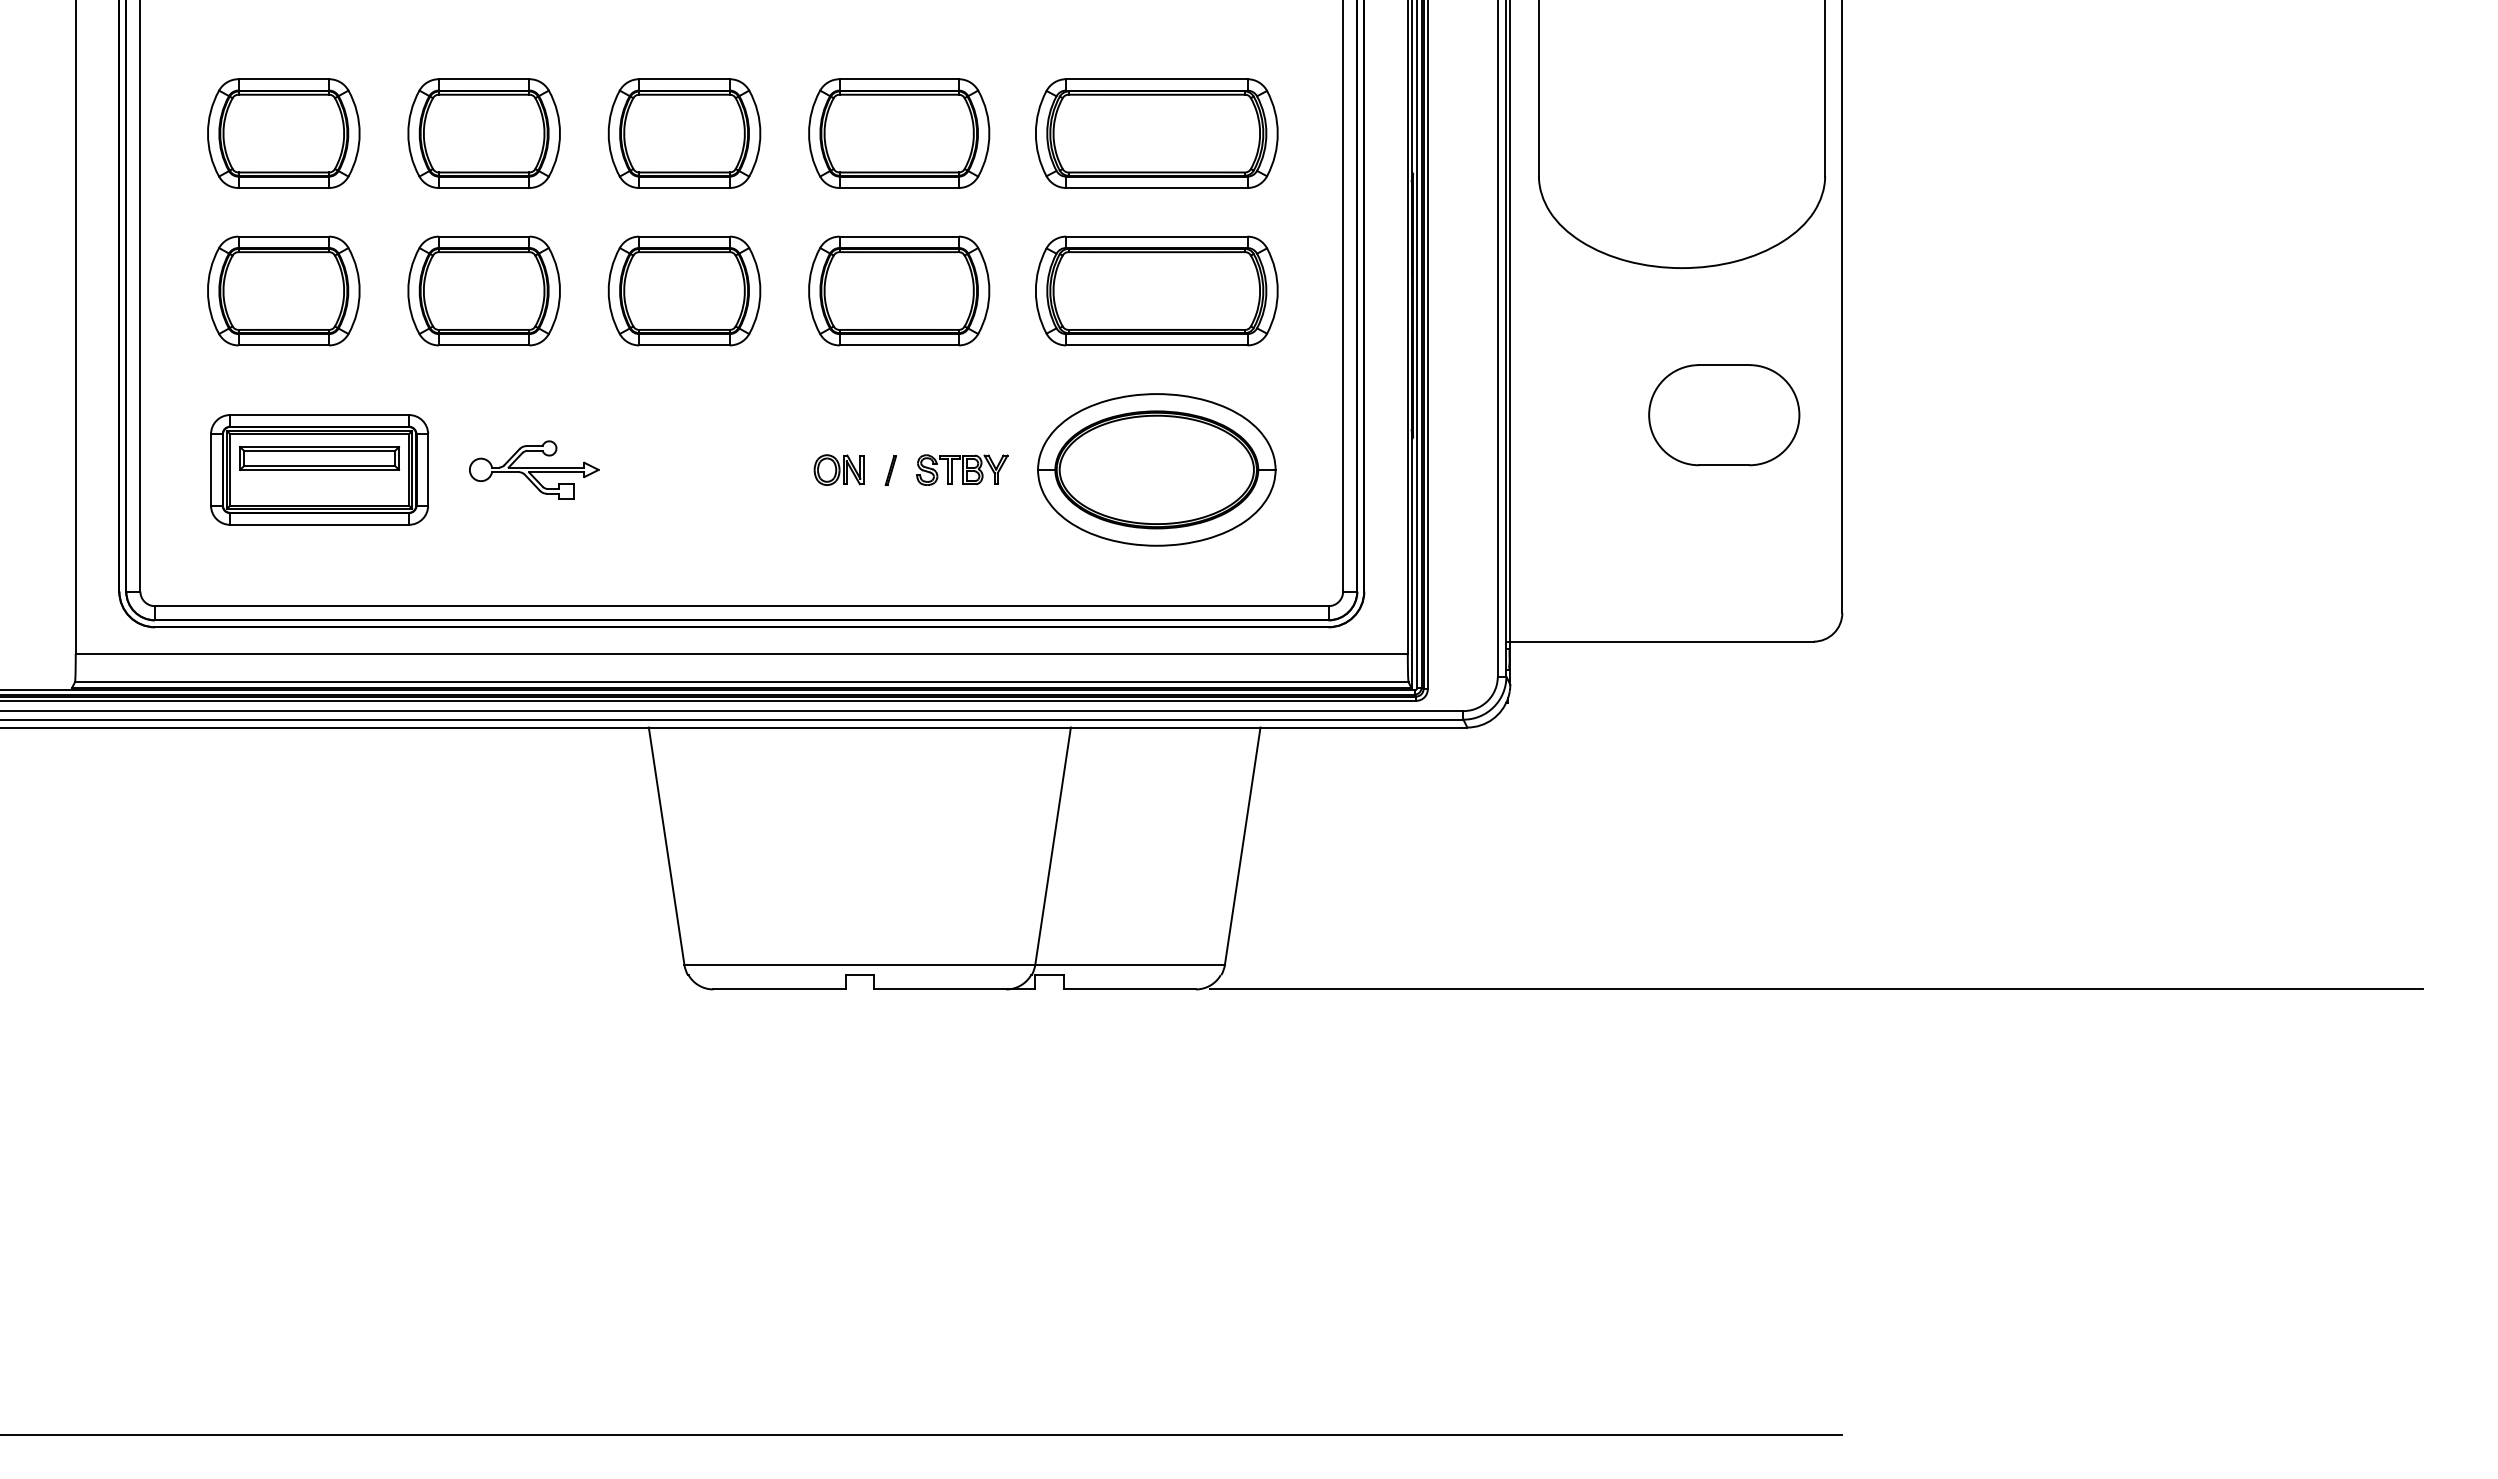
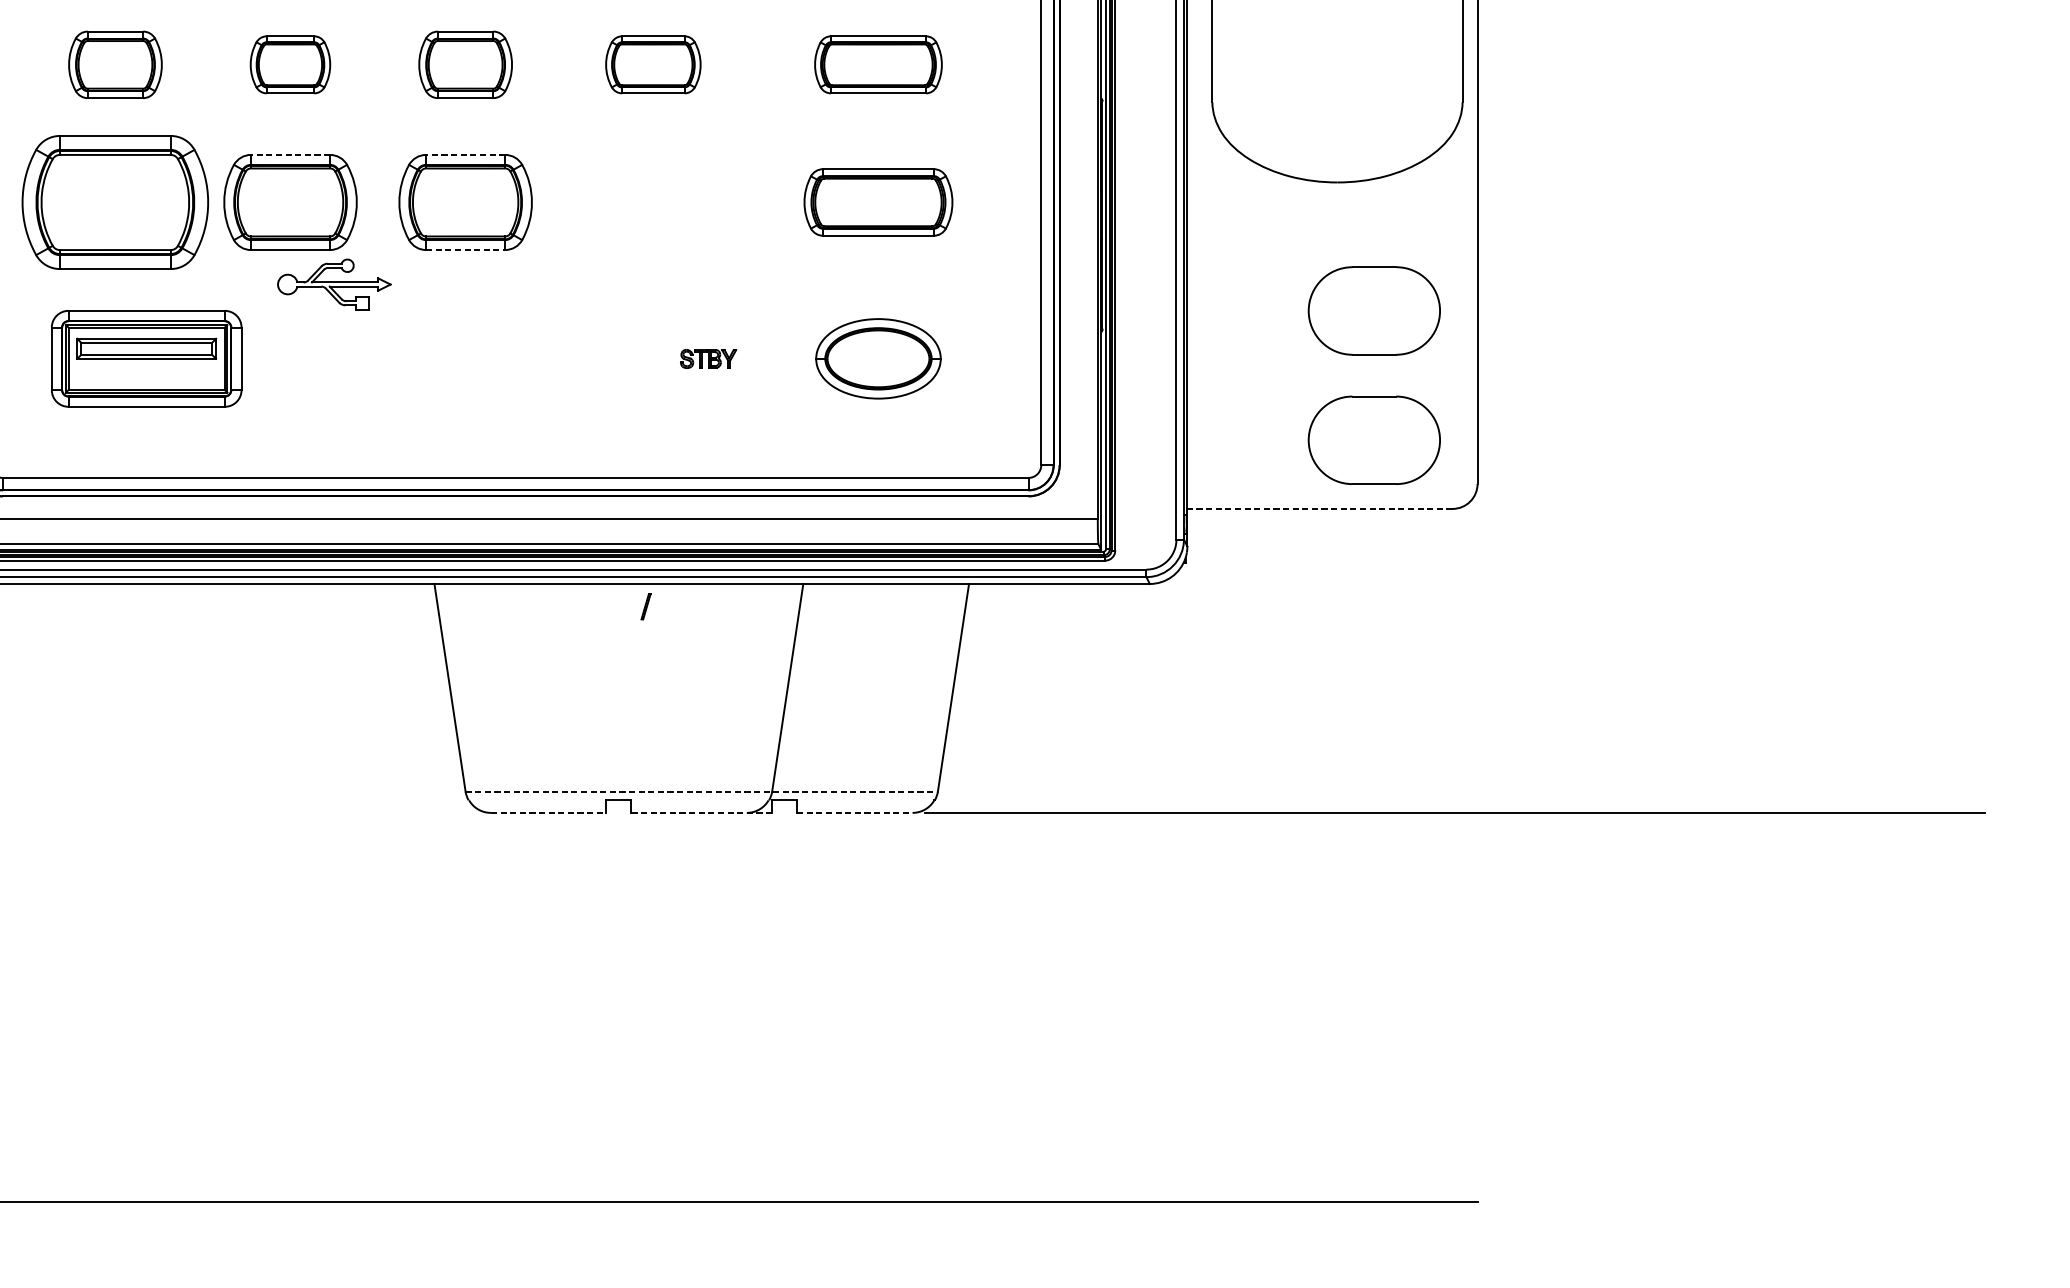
part: (283, 133) -> (115, 64), size x0.7
part: (483, 133) -> (289, 64), size x0.6
part: (684, 133) -> (465, 64), size x0.7
part: (899, 133) -> (653, 64), size x0.6
part: (1156, 133) -> (878, 64), size x0.6
line: (483, 236) -> (289, 154), solid -> dashed
line: (684, 236) -> (465, 154), solid -> dashed
part: (283, 290) -> (115, 202), size x1.4
part: (899, 290) -> (653, 202), removed
part: (1156, 290) -> (878, 202), size x0.7
line: (685, 345) -> (466, 250), solid -> dashed
part: (534, 469) -> (334, 284), moved
part: (838, 469) -> (600, 358), removed
part: (962, 469) -> (708, 358), size x0.7
part: (1156, 469) -> (878, 358), size x0.6
line: (890, 470) -> (645, 606), moved
part: (1724, 563) -> (1374, 440), added
line: (1659, 641) -> (1317, 508), solid -> dashed
line: (955, 965) -> (702, 791), solid -> dashed
line: (780, 989) -> (549, 812), solid -> dashed
line: (954, 989) -> (701, 812), solid -> dashed
line: (1130, 989) -> (855, 812), solid -> dashed

